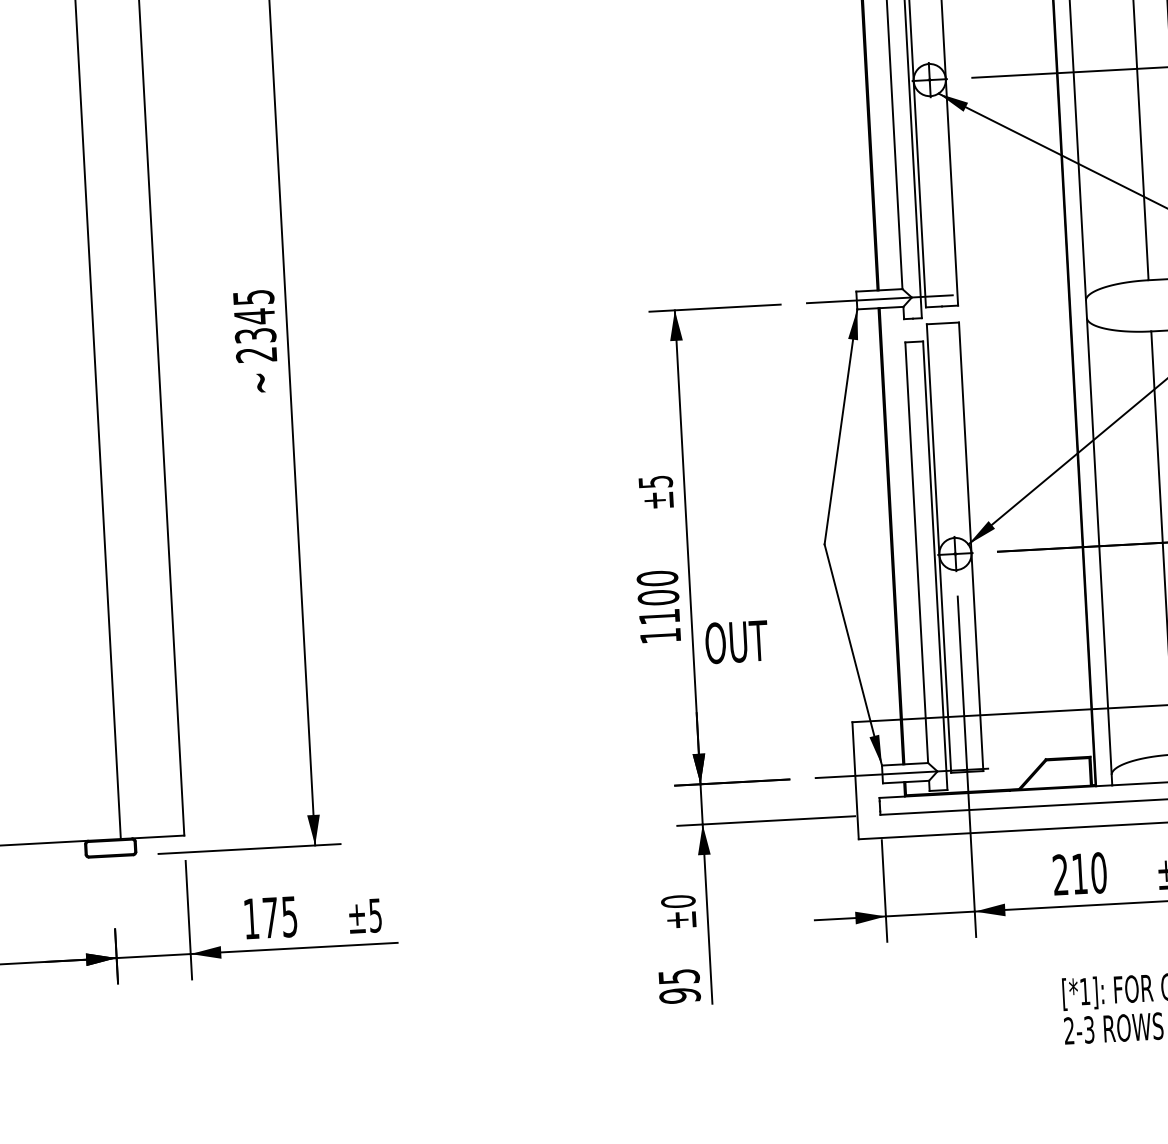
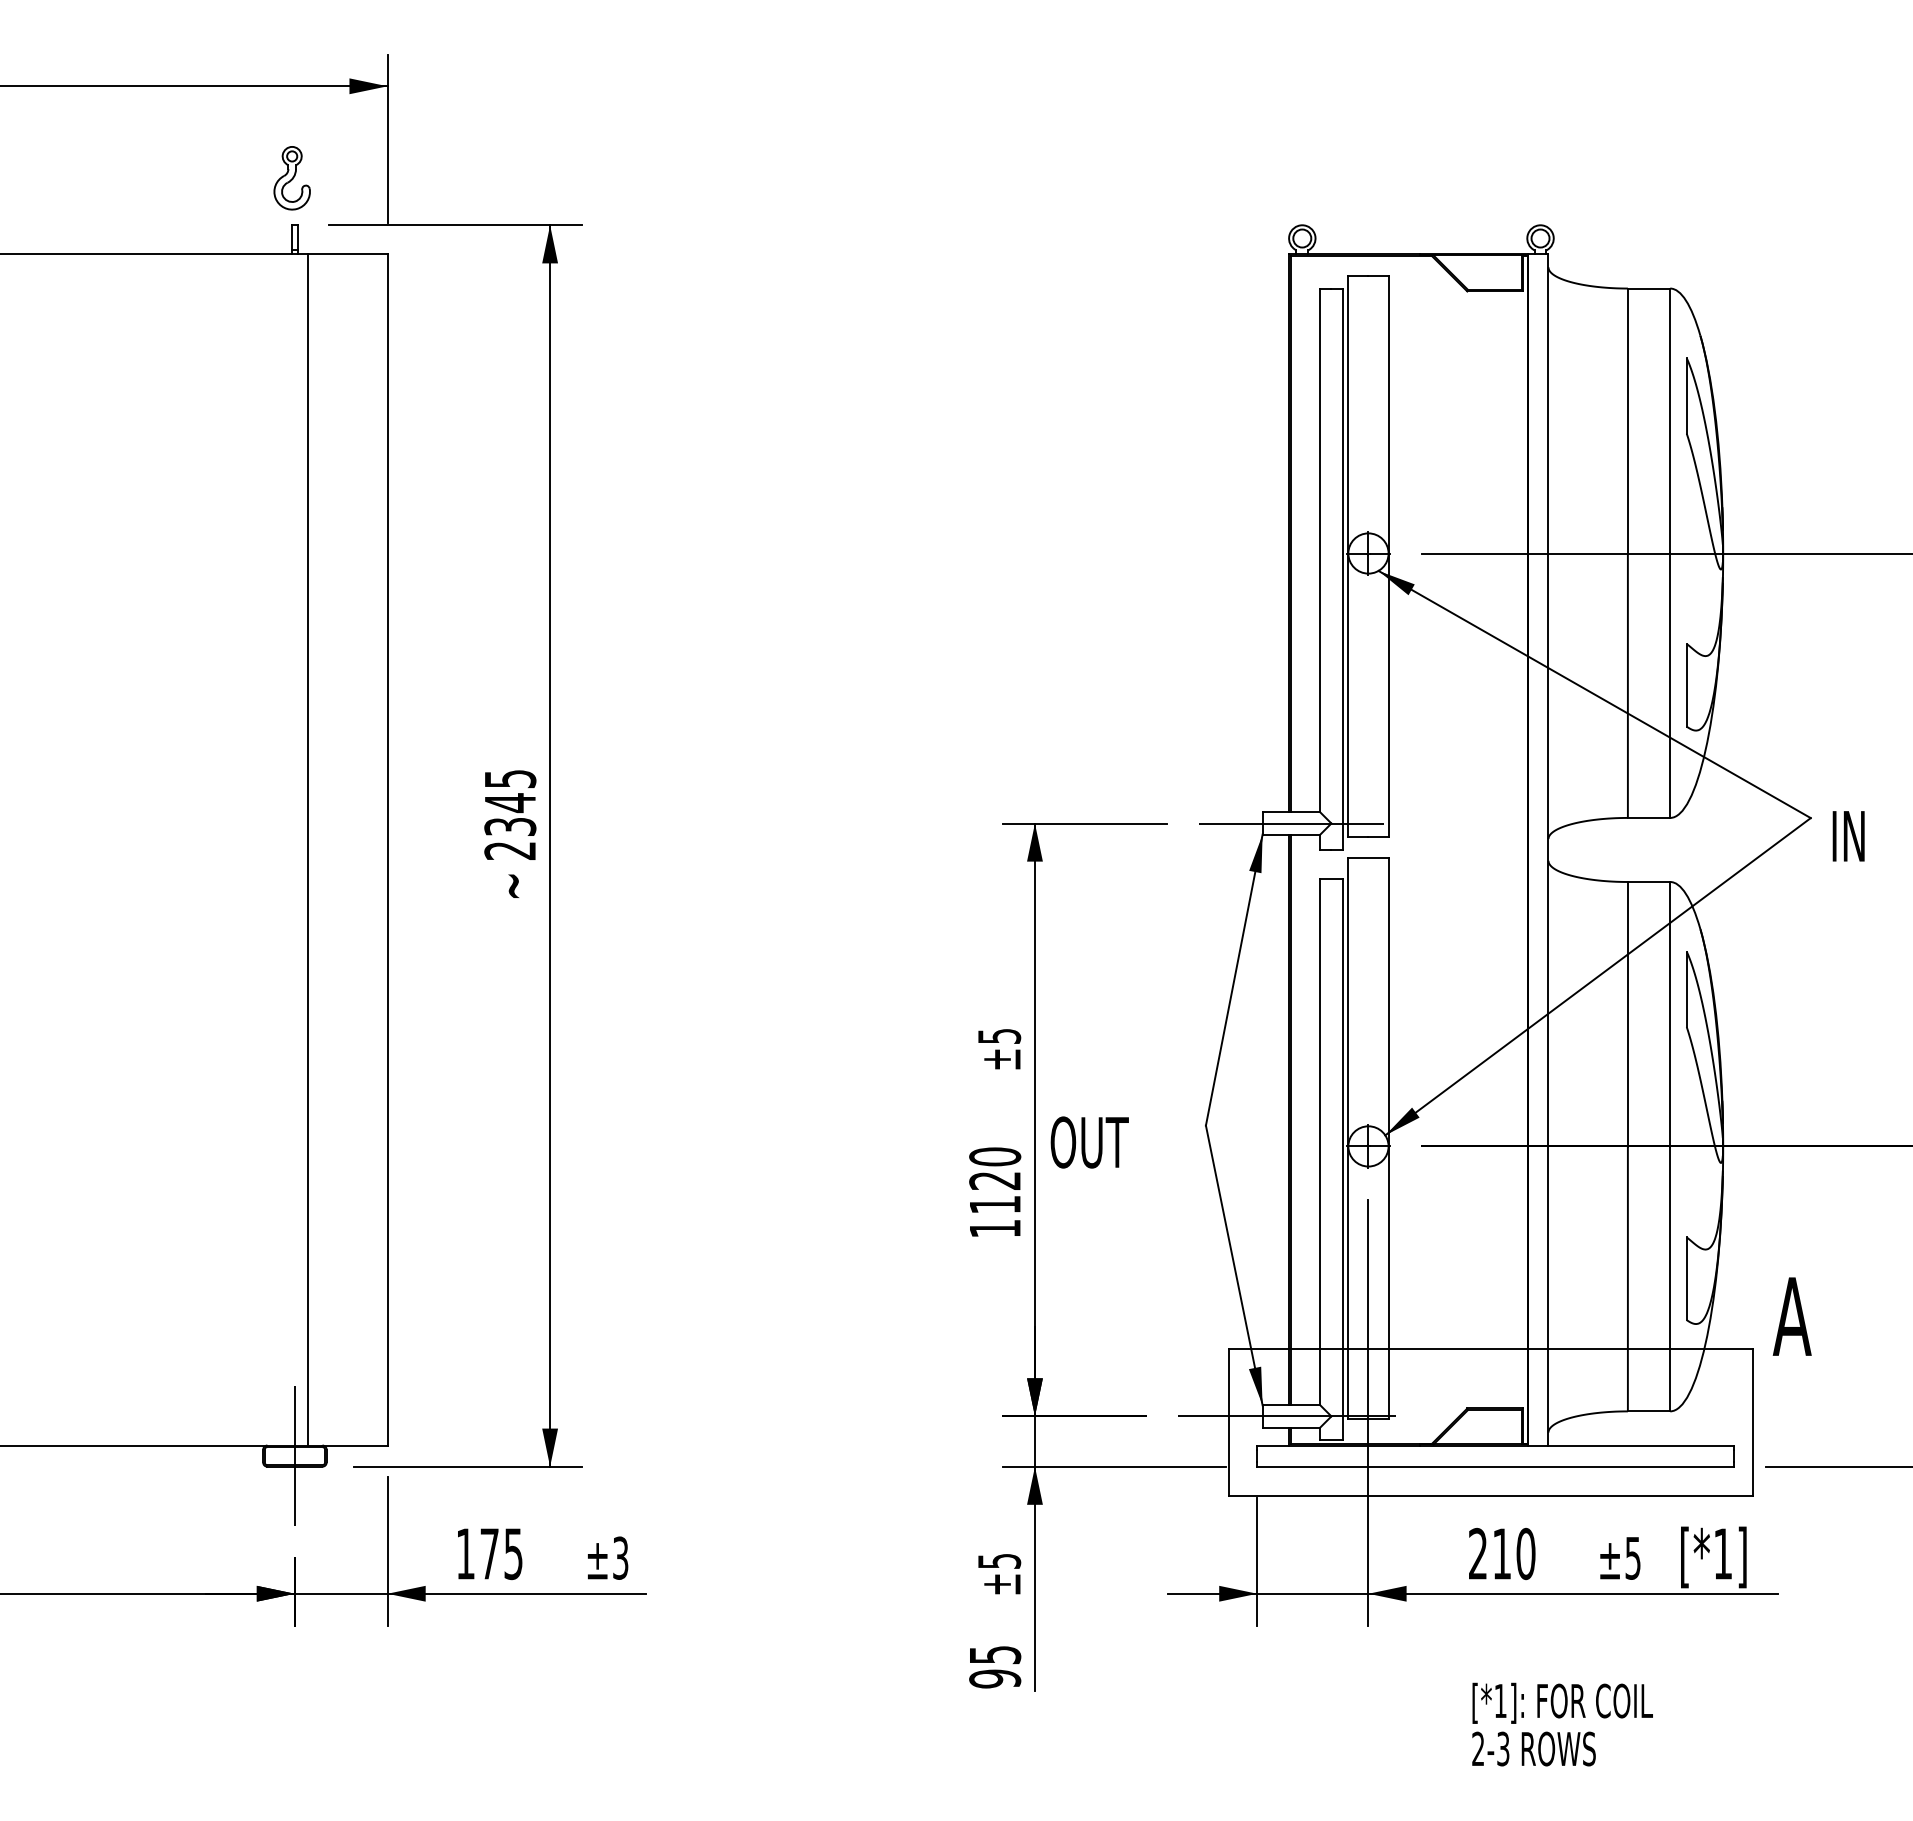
text: (658, 597) -> (995, 1180), 1100 -> 1120
text: (736, 642) -> (1089, 1142), moved
line: (110, 848) -> (294, 1456), added
text: (678, 901) -> (999, 1561), ±0 -> ±5
text: (375, 915) -> (620, 1557), ±5 -> ±3

